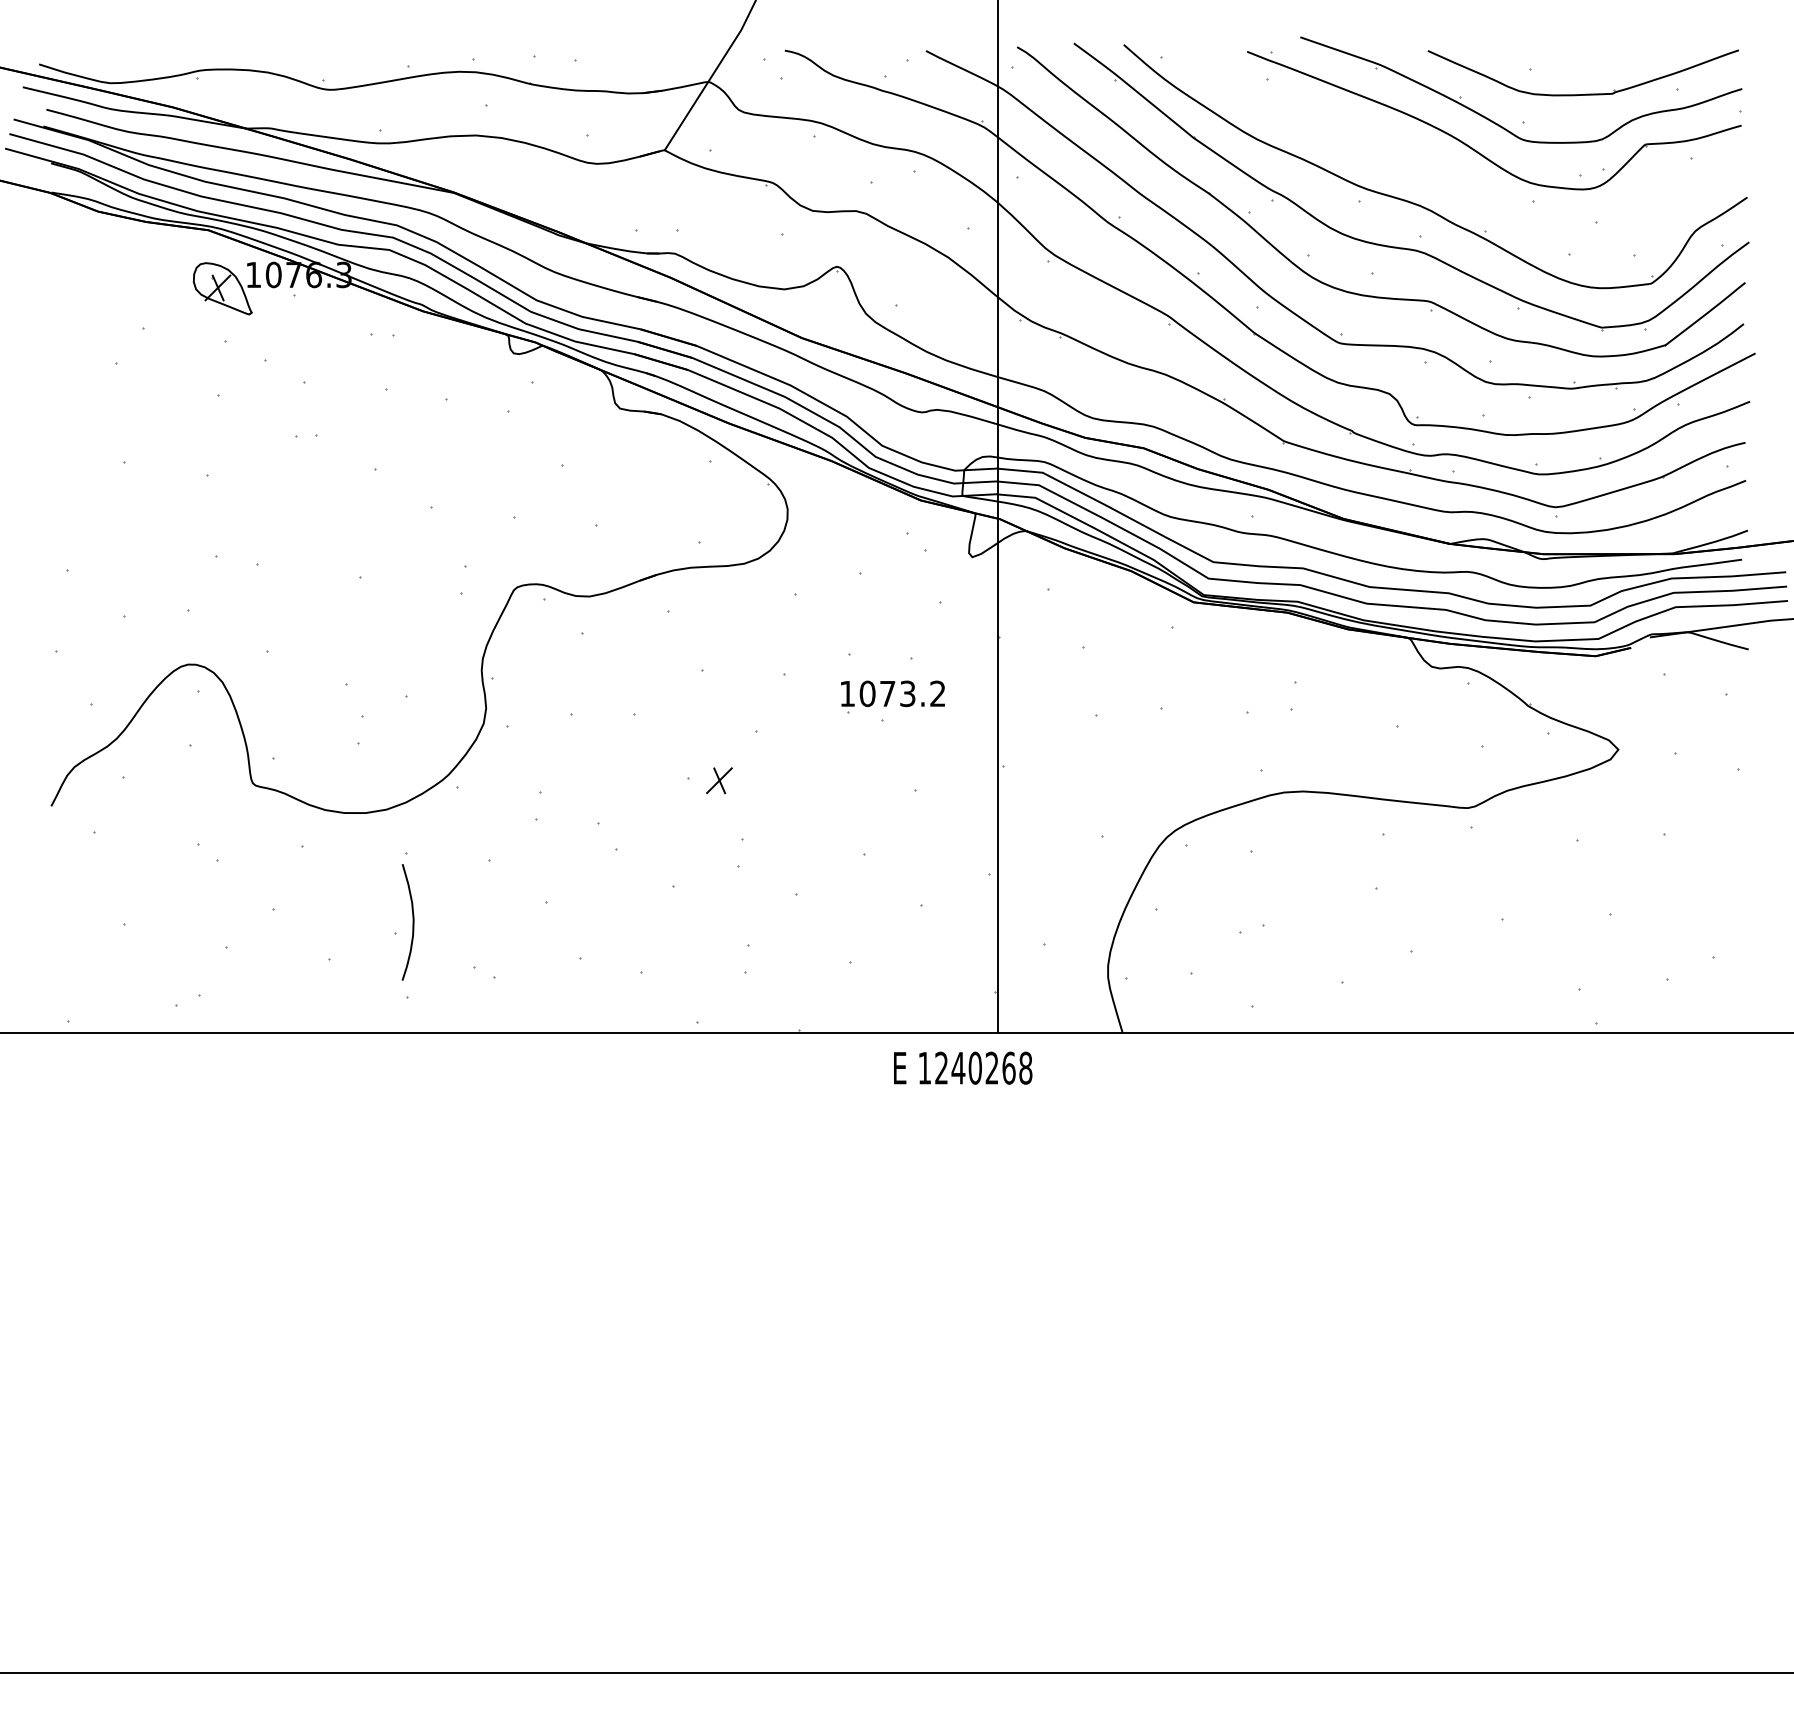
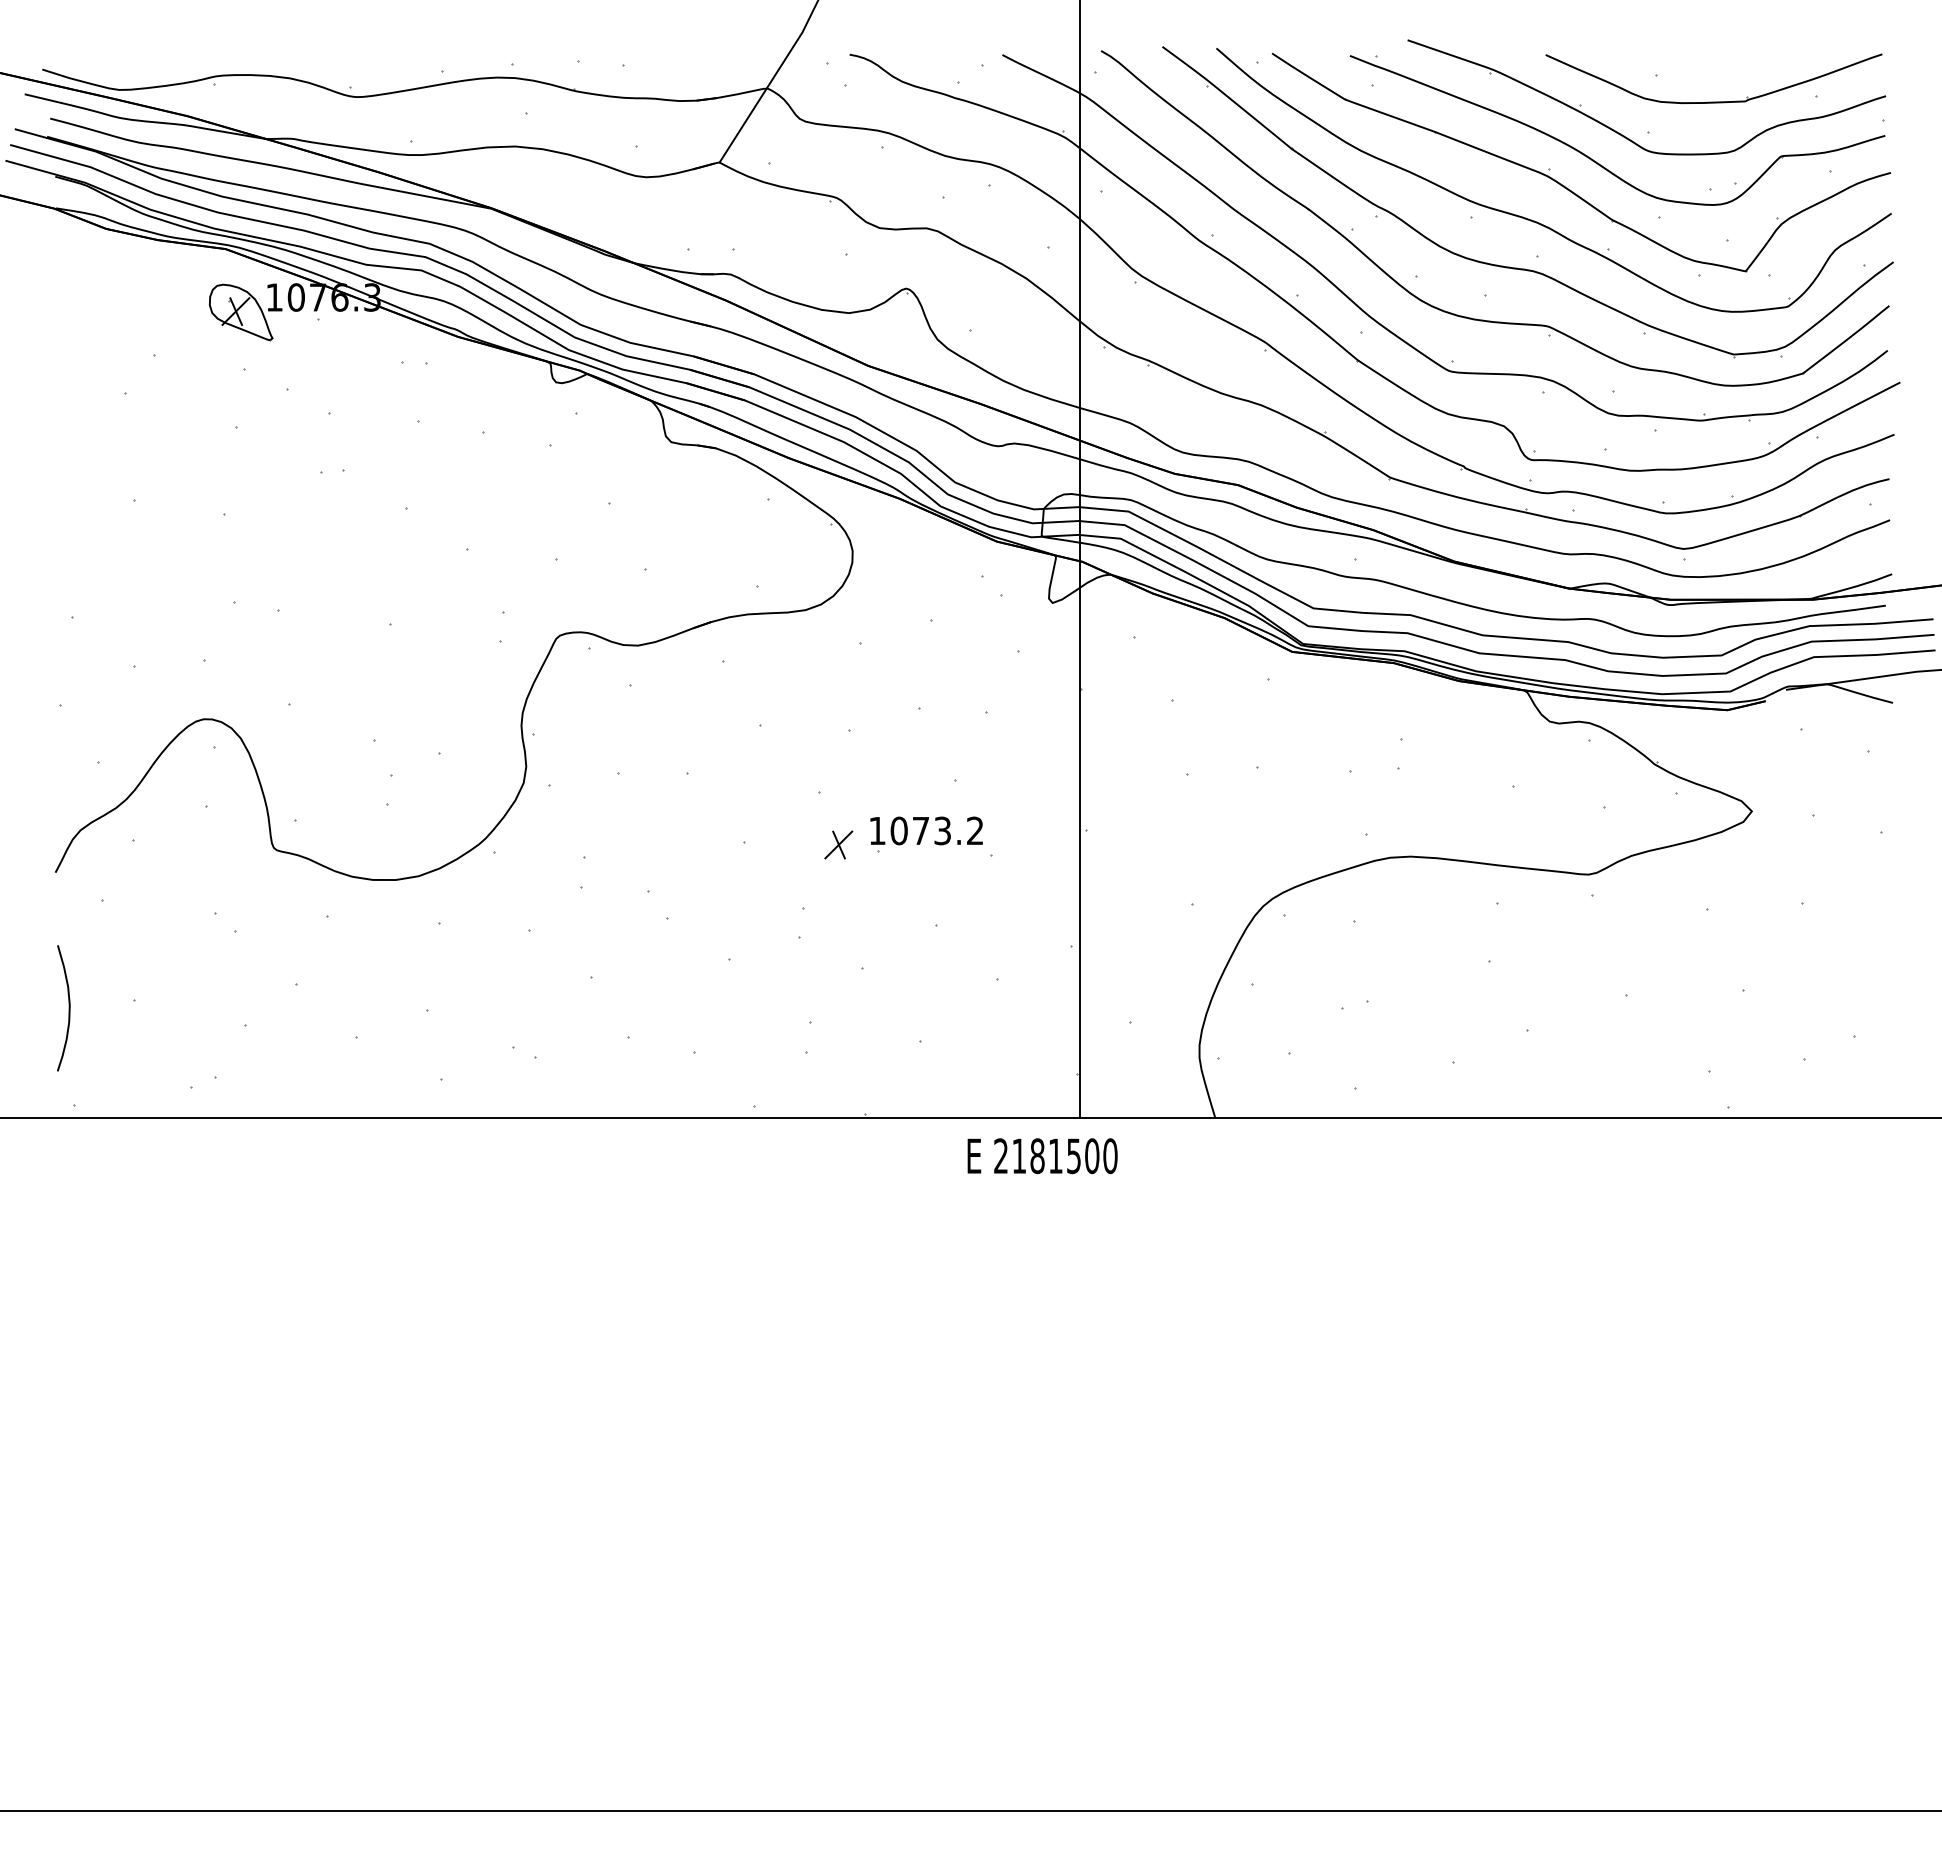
part: (1445, 171) -> (1564, 185), added
part: (892, 697) -> (926, 834), moved
part: (719, 780) -> (838, 844), moved
curve: (412, 922) -> (68, 1008), moved
text: (975, 1068) -> (1055, 1156), 1240268 -> 2181500

